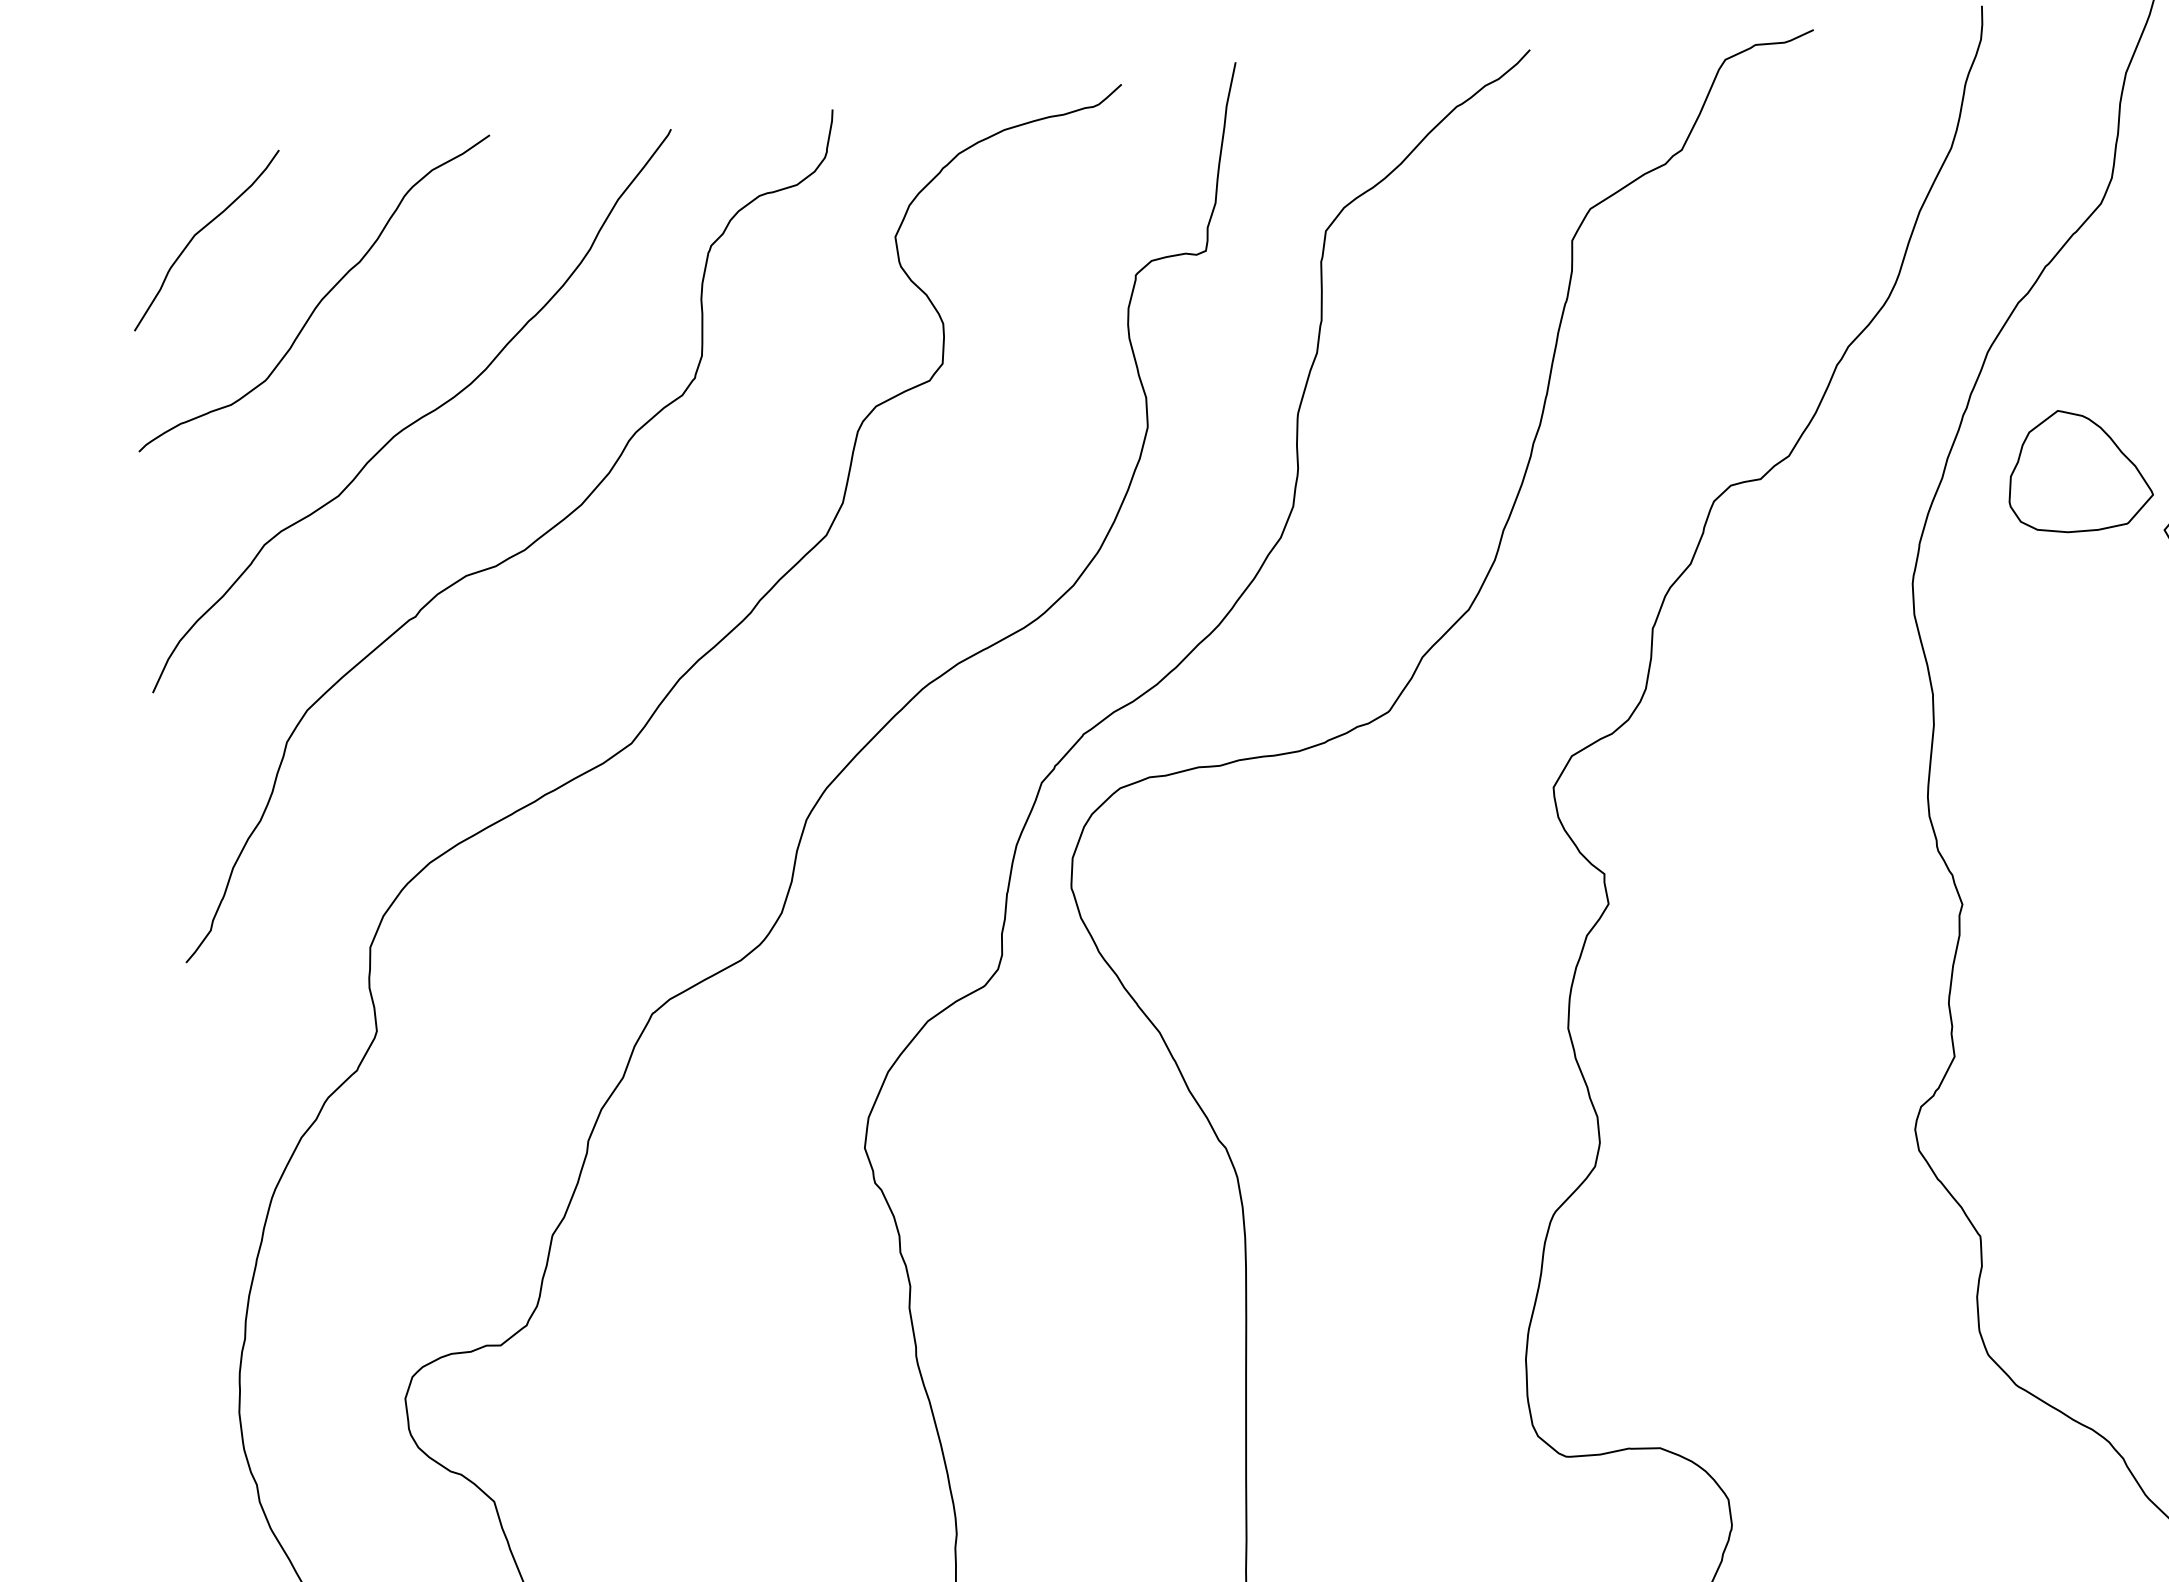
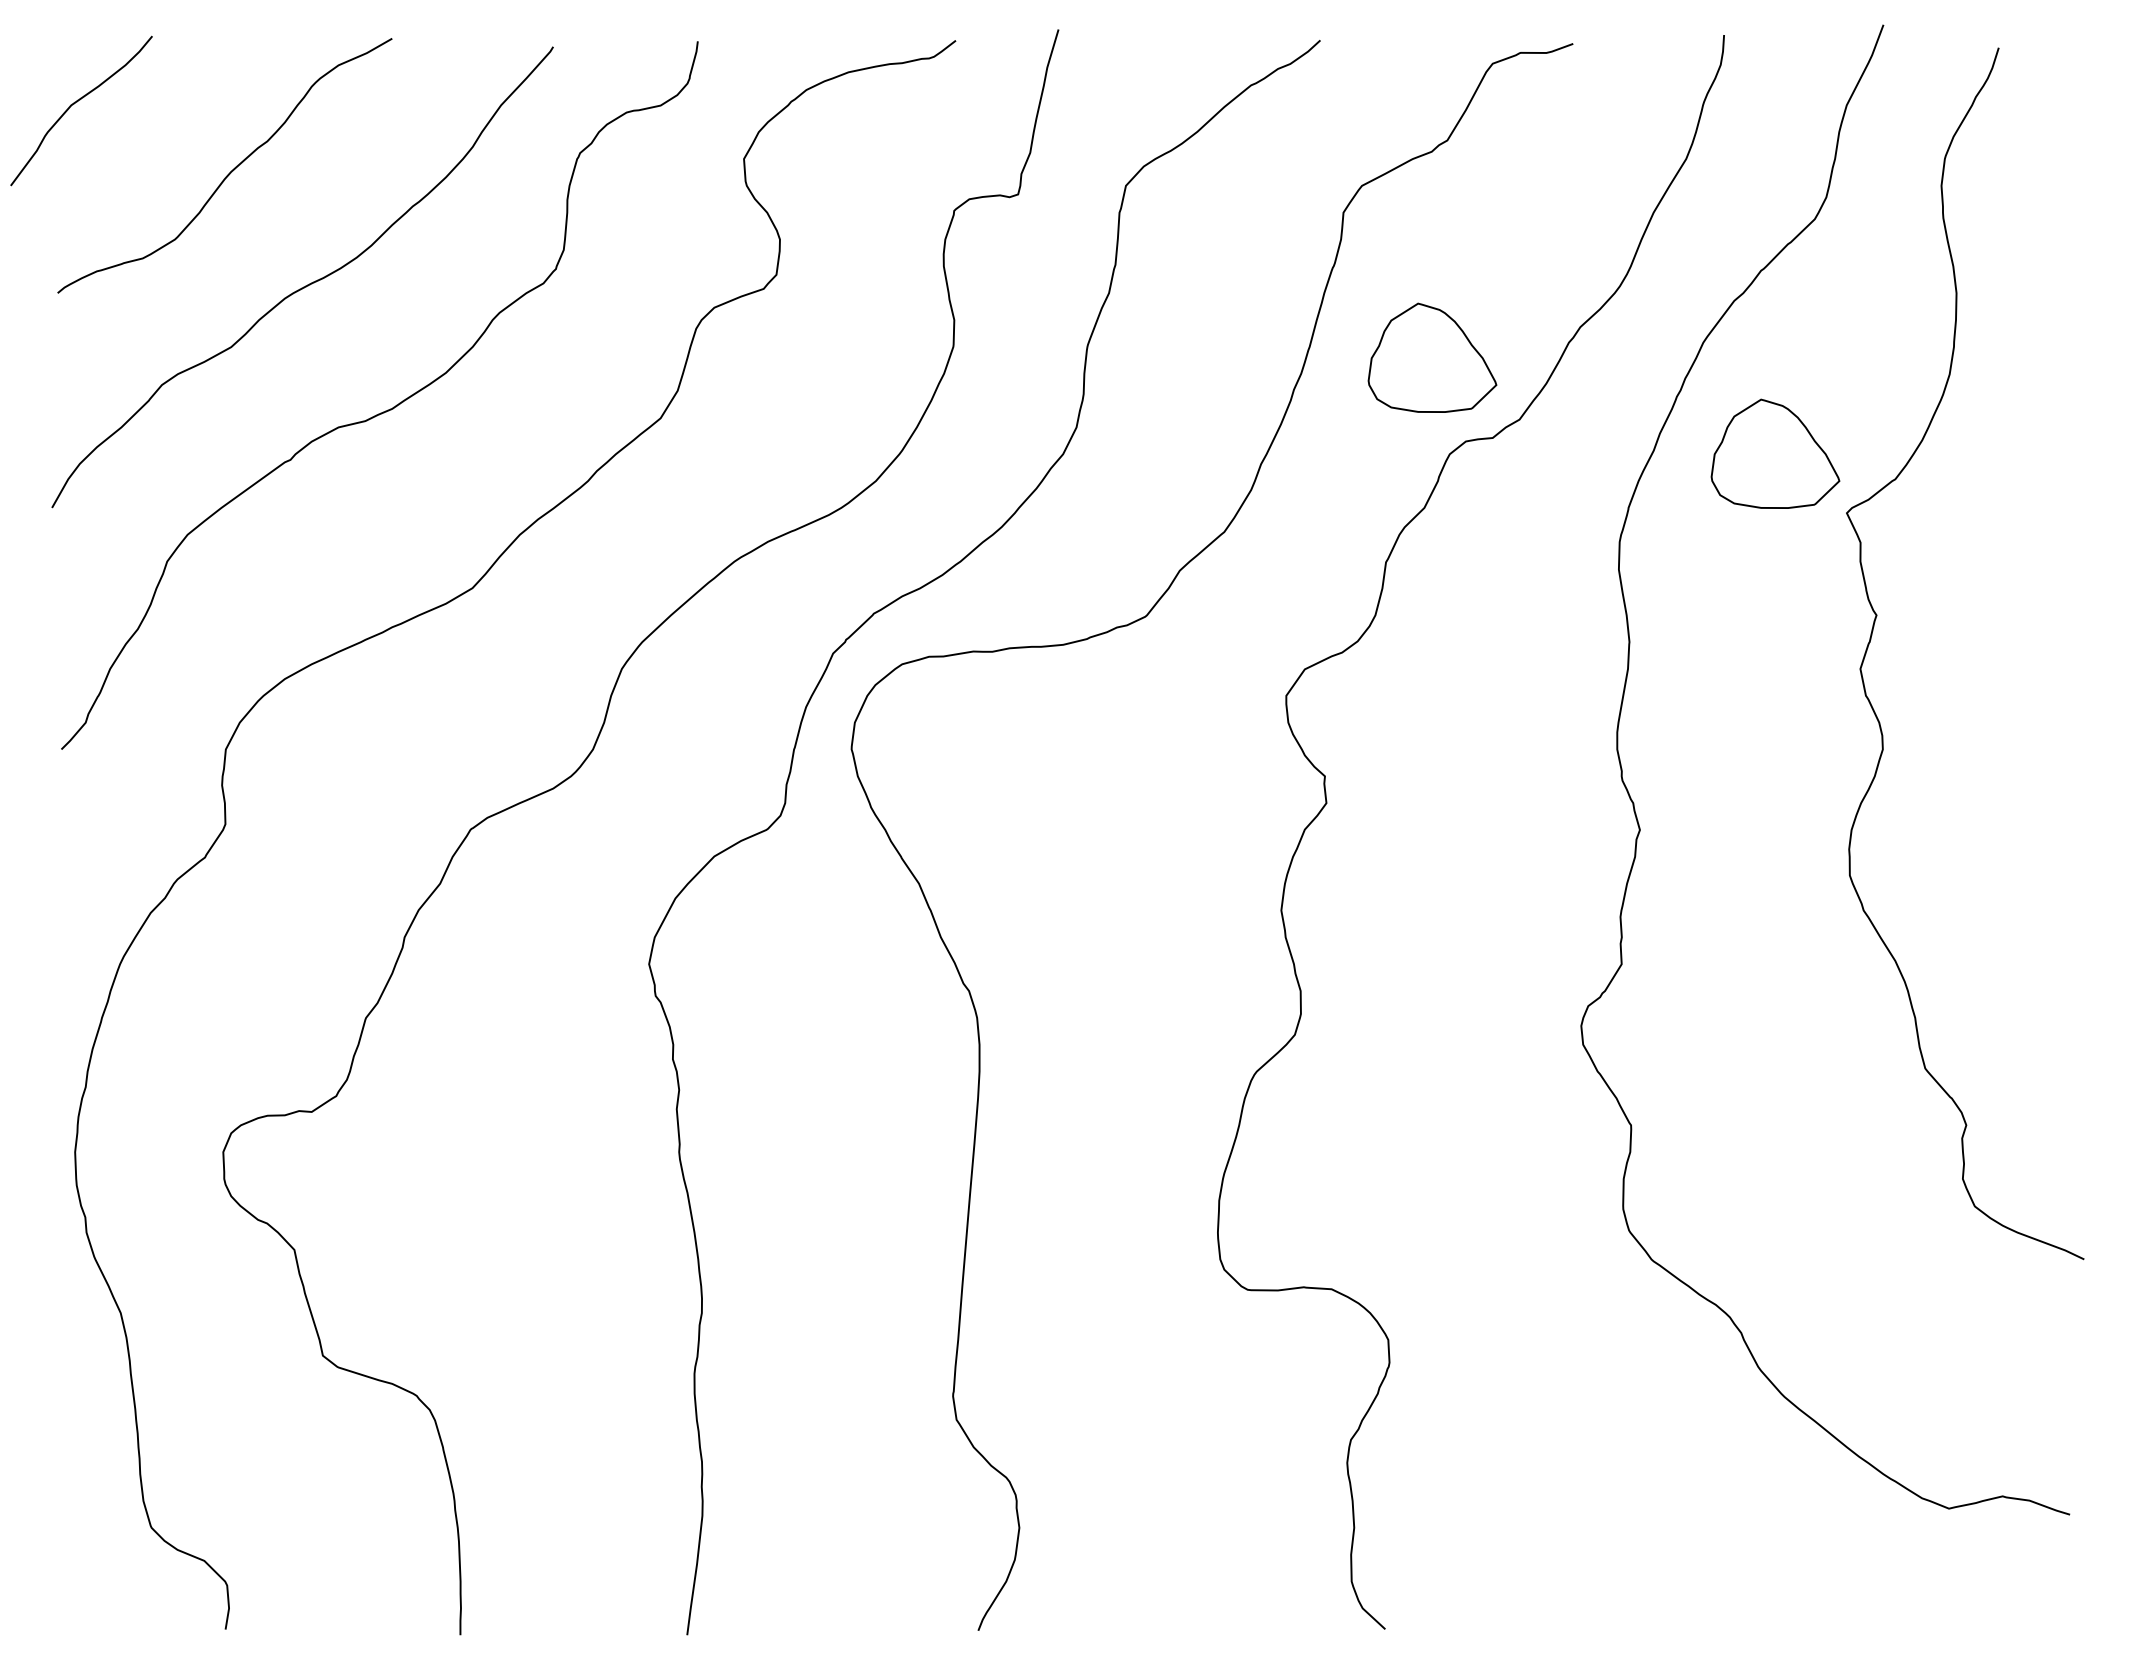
curve: (201, 231) -> (77, 102), moved
part: (1685, 394) -> (1432, 357), added

